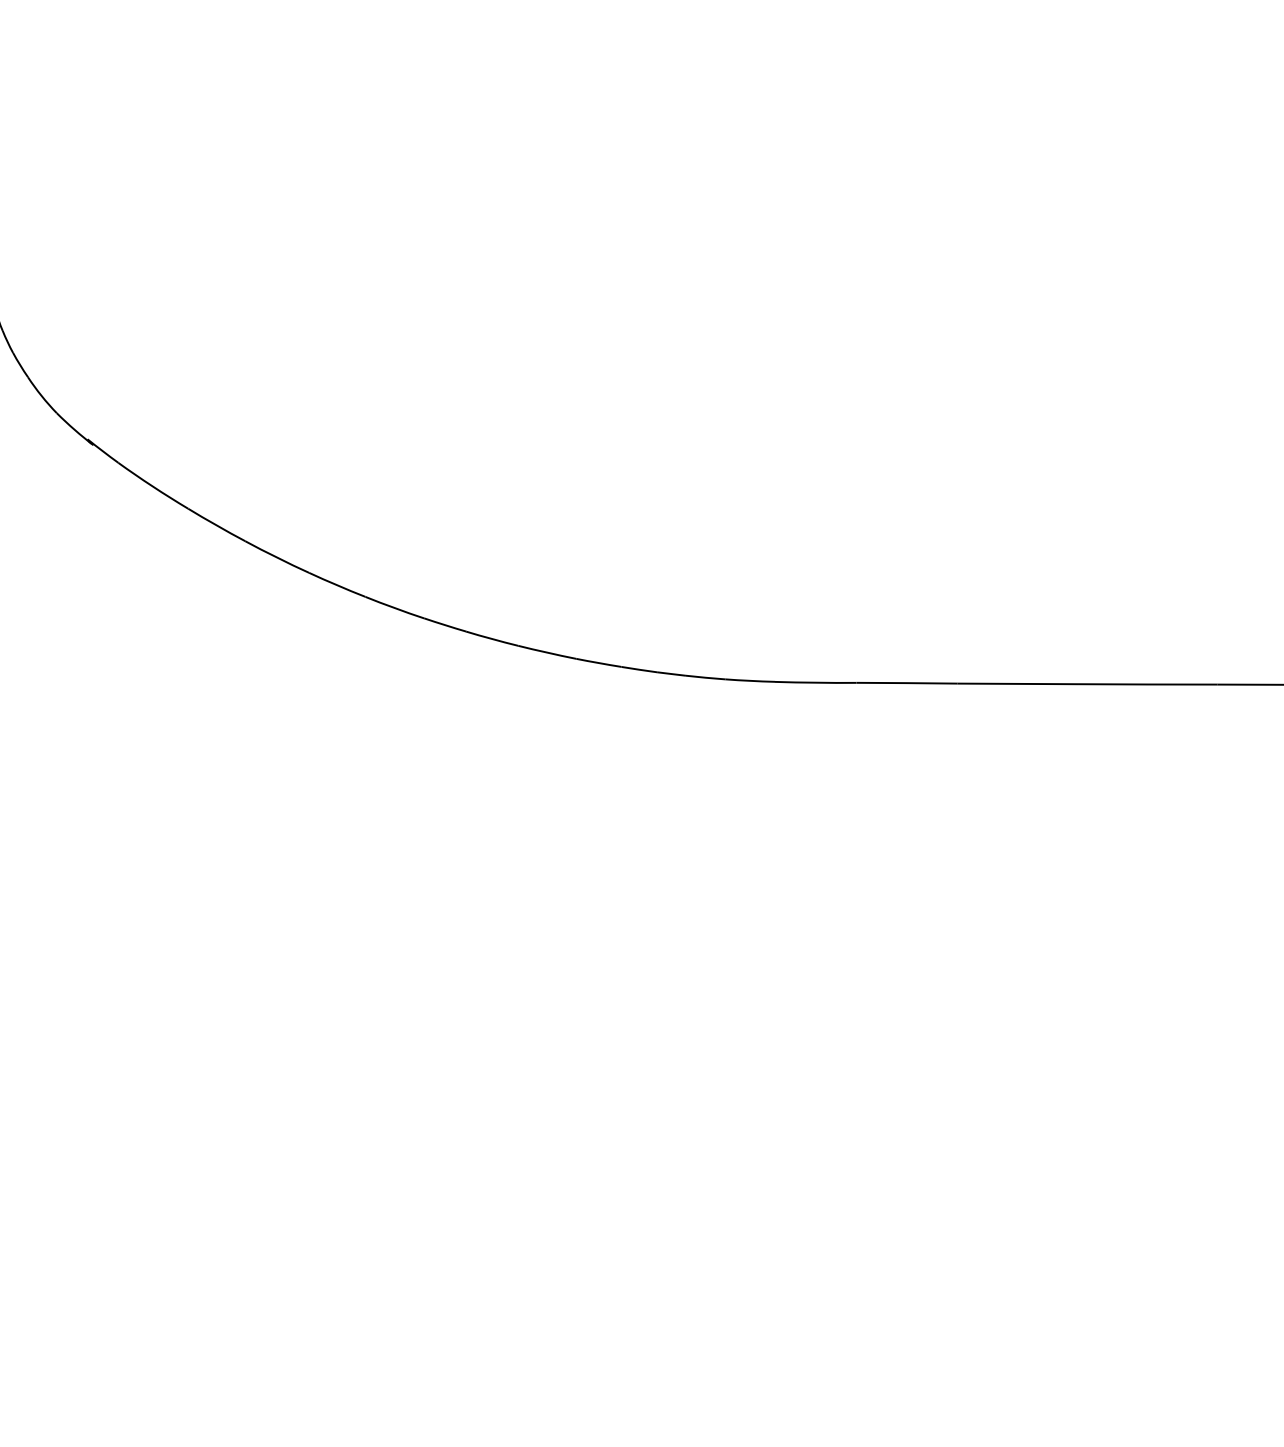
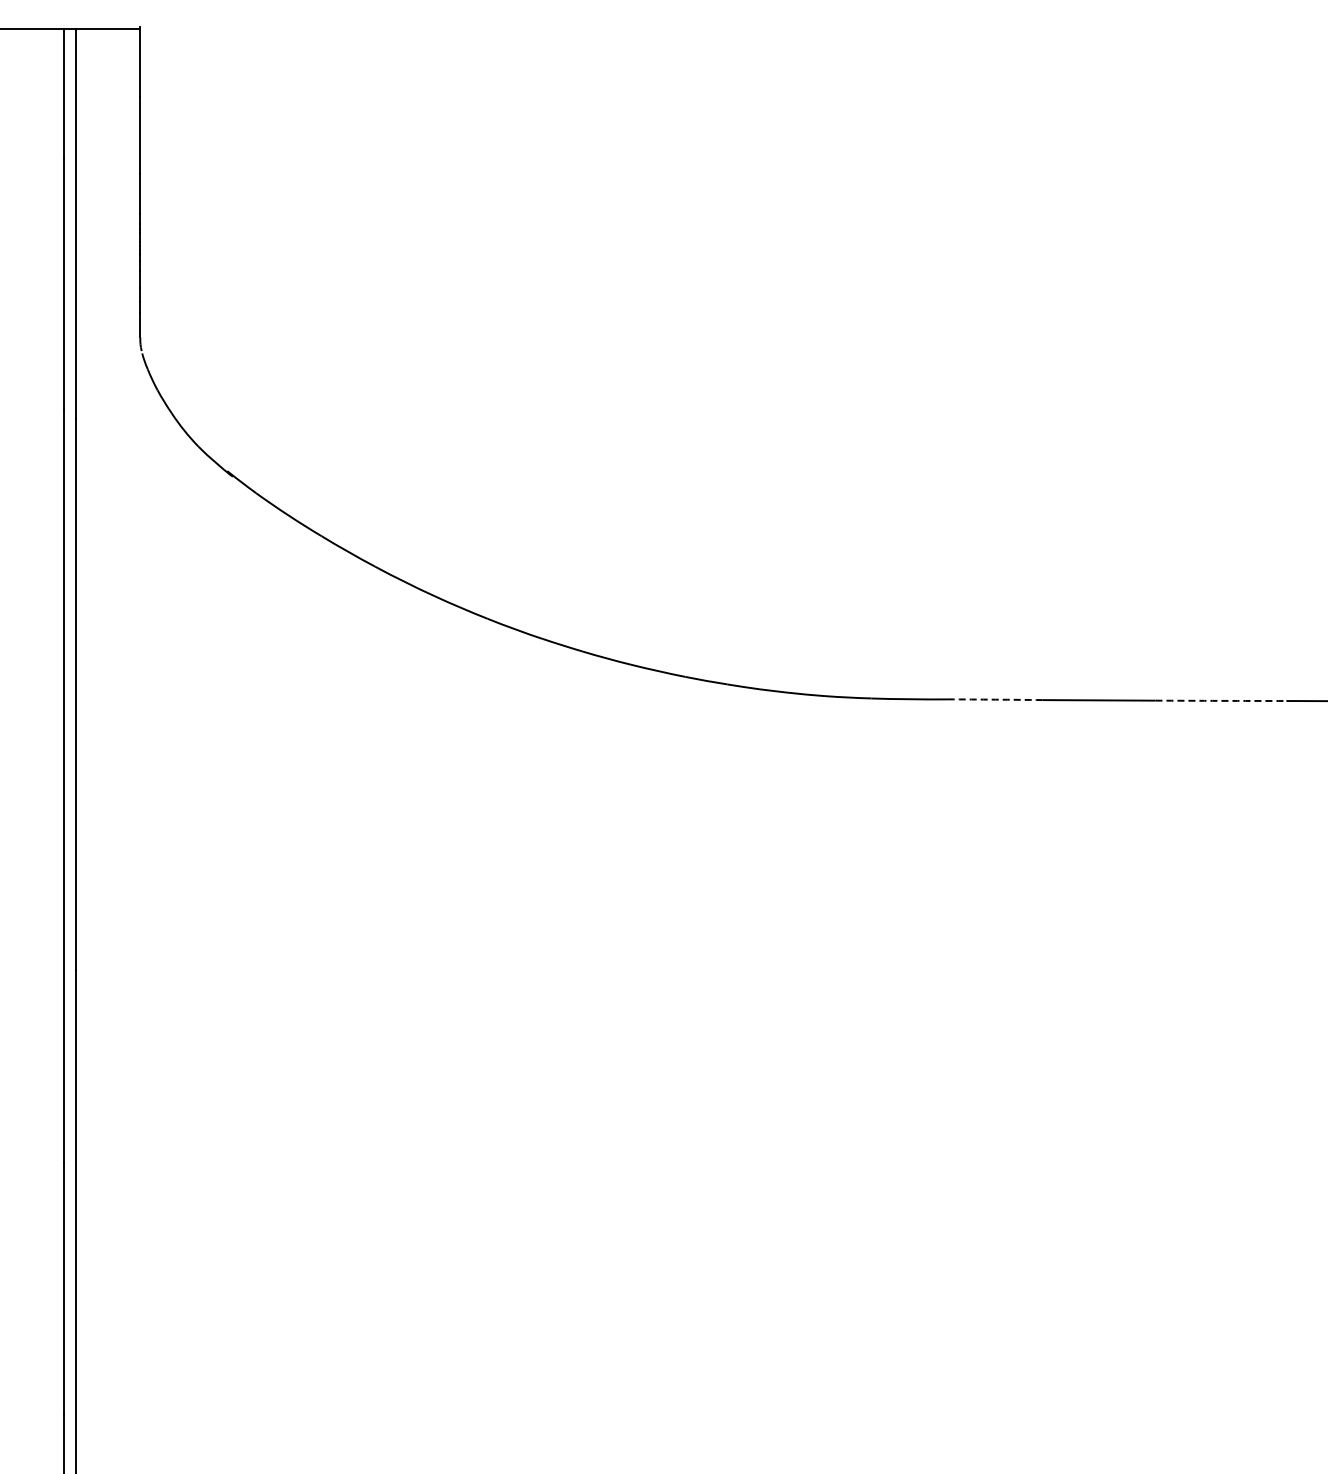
arc: (907, 682) -> (995, 699), solid -> dashed
arc: (1147, 684) -> (1220, 700), solid -> dashed

